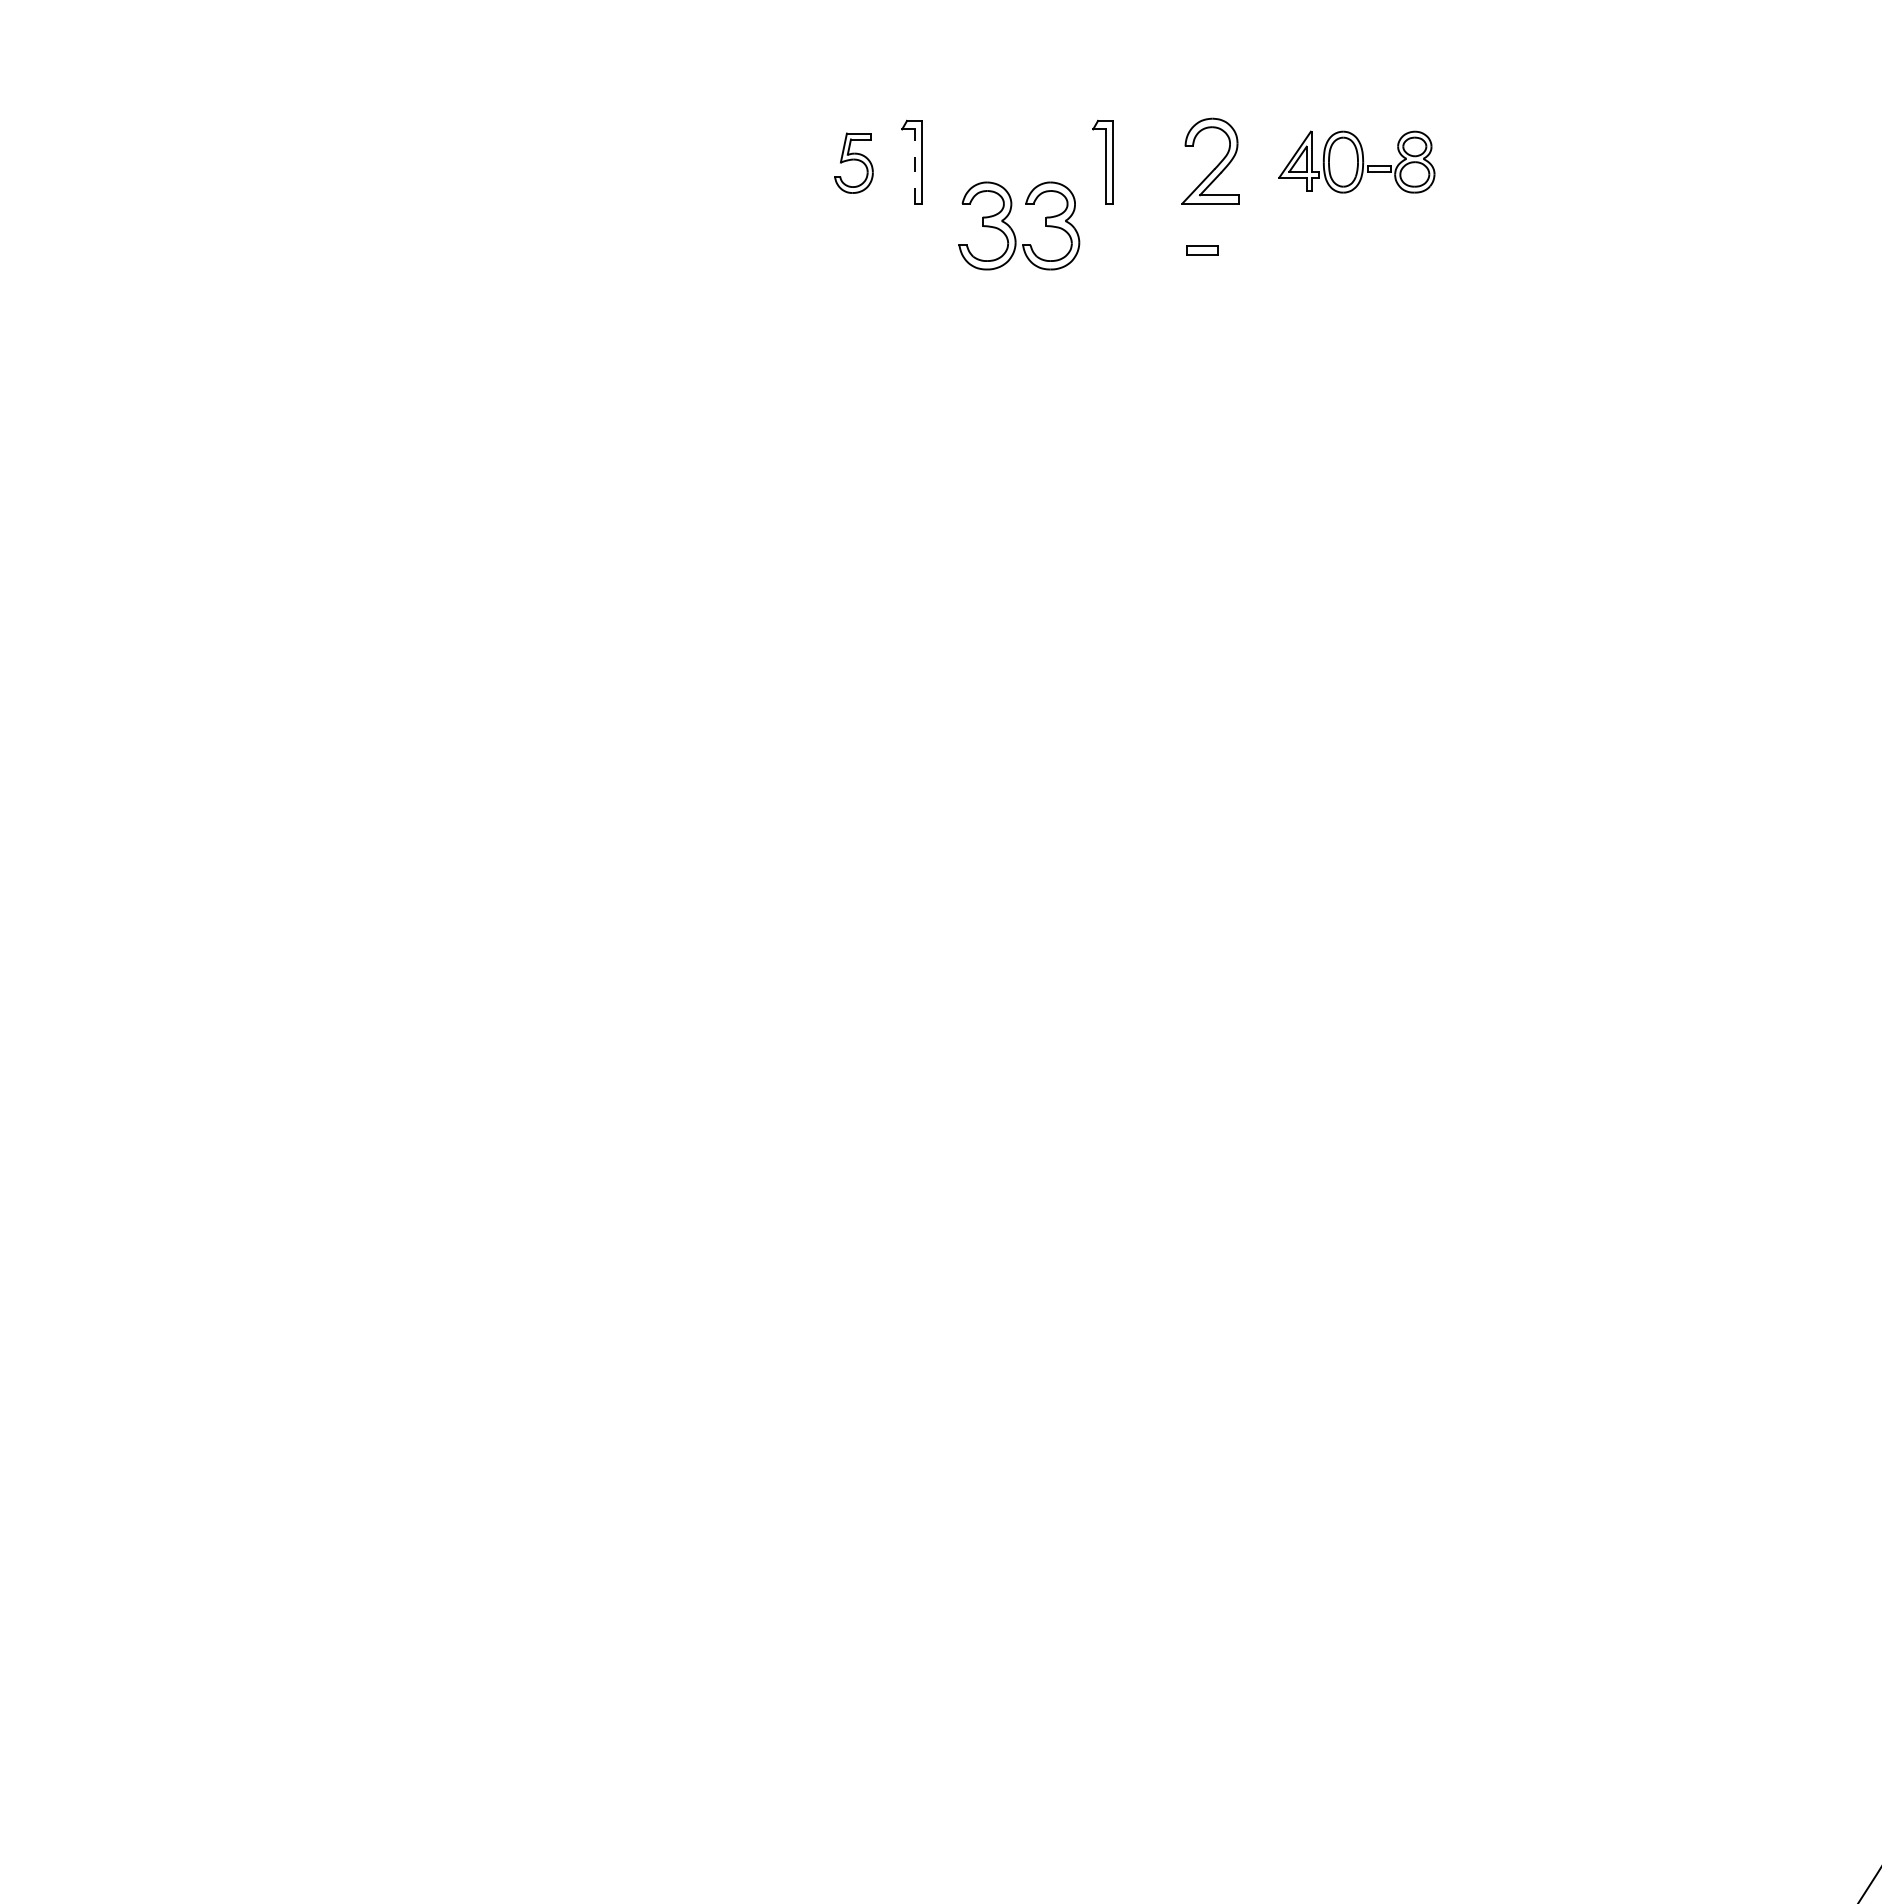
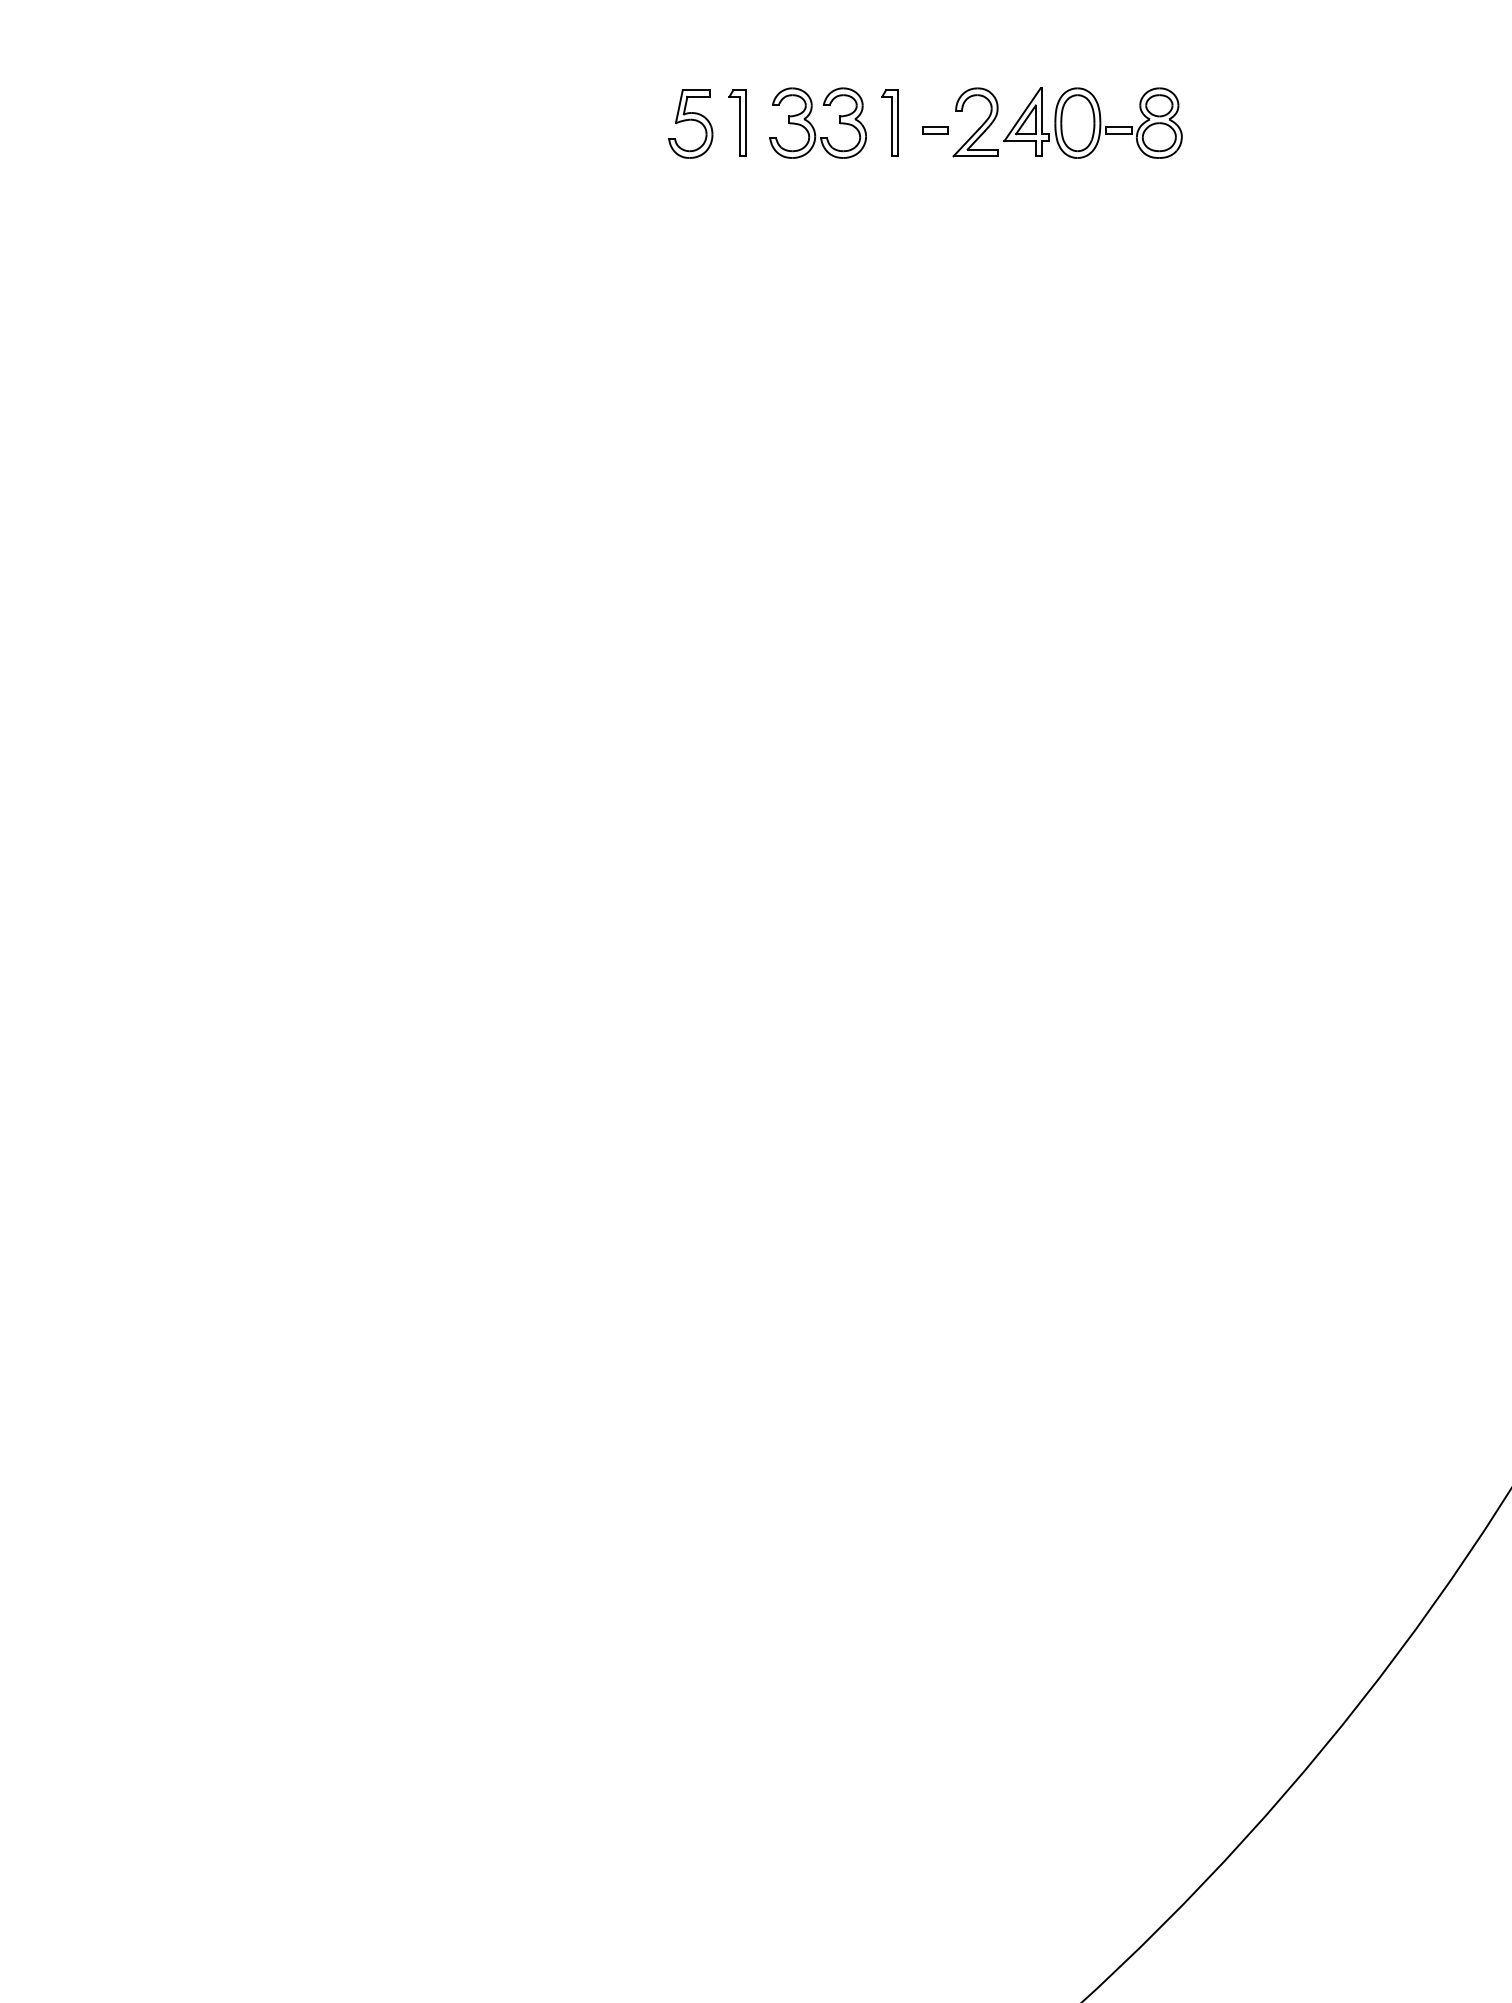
part: (1356, 161) -> (1092, 122), size x1.43
part: (853, 162) -> (690, 123), size x1.43
line: (914, 166) -> (739, 126), dashed -> solid
part: (1018, 225) -> (817, 122), moved
part: (1202, 250) -> (935, 130), moved

